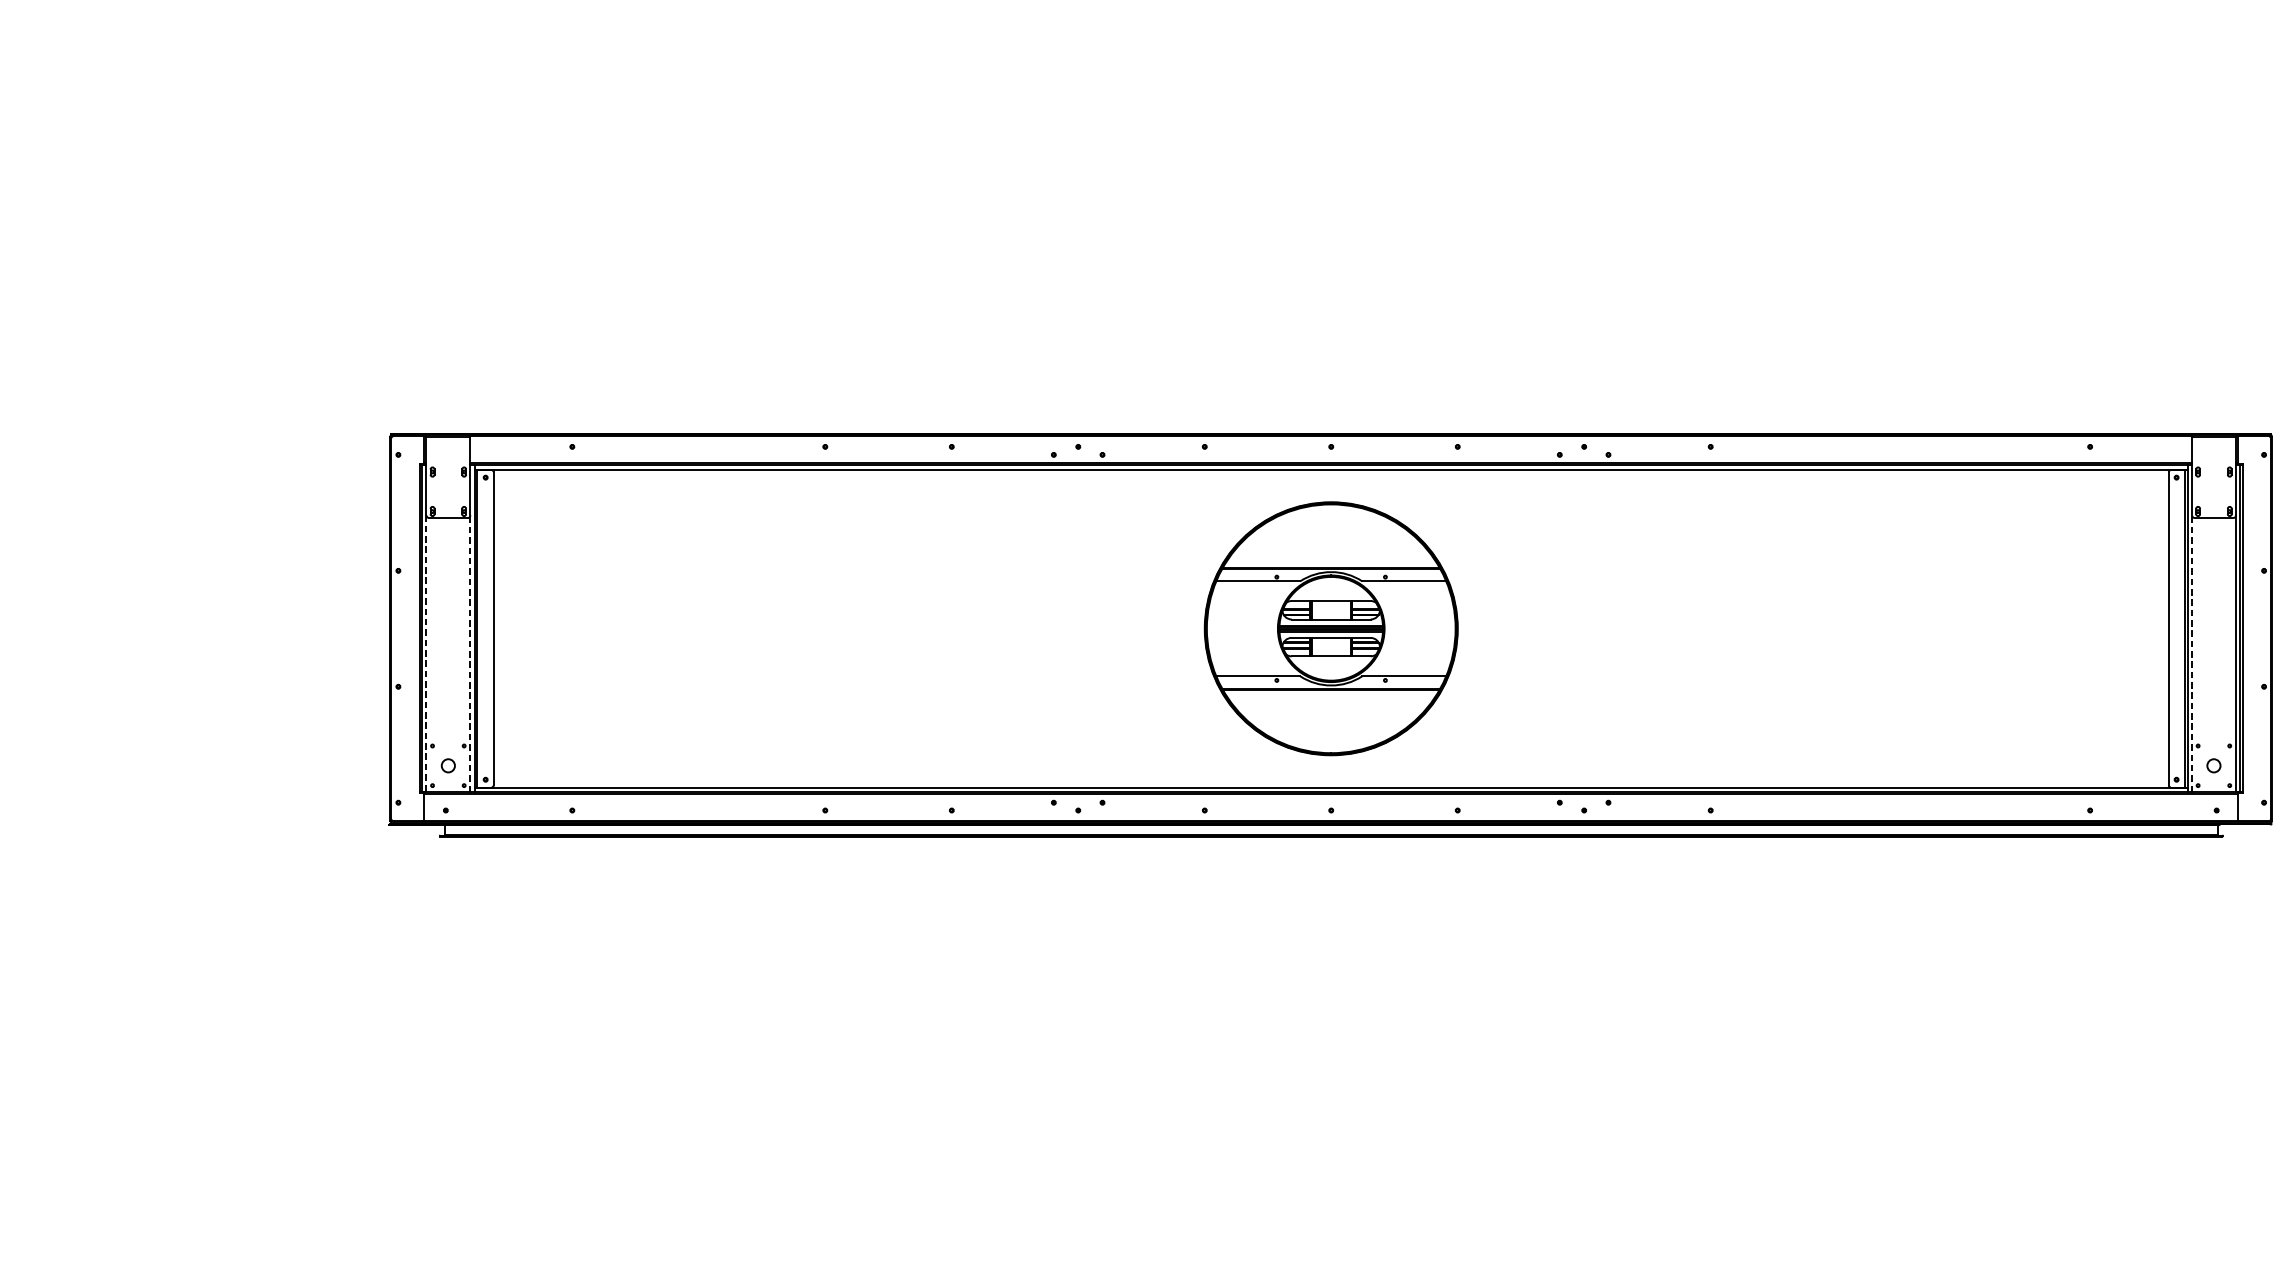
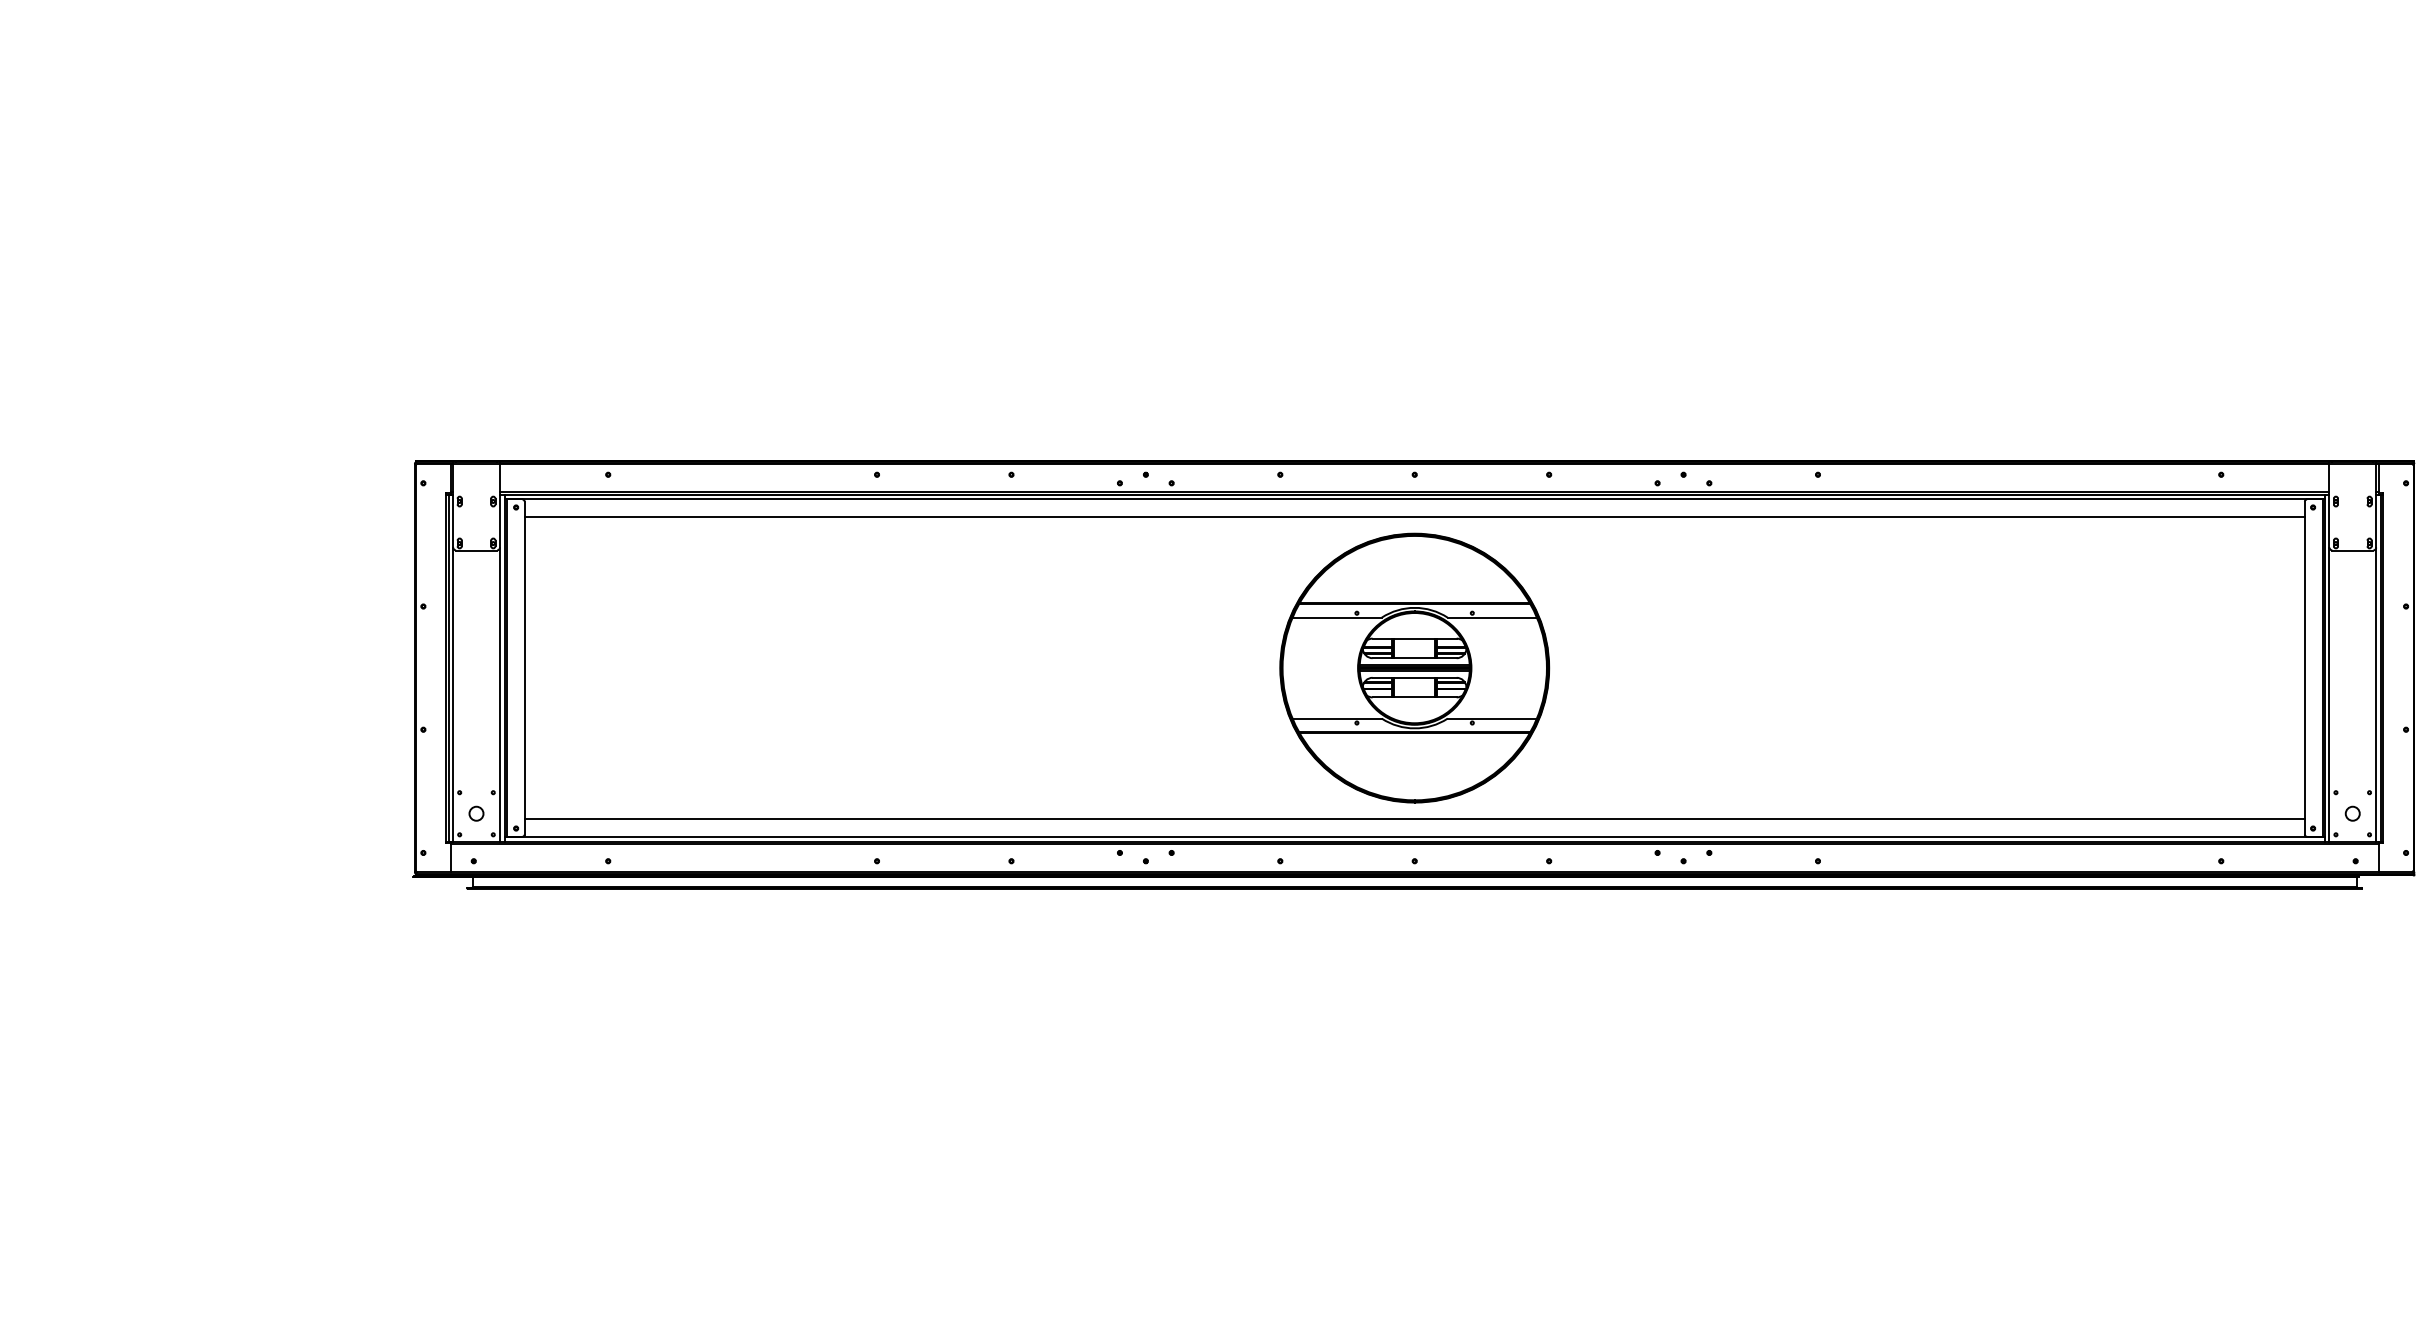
line: (1331, 486) -> (1414, 516), added
line: (470, 653) -> (499, 694), dashed -> solid
line: (2192, 653) -> (2329, 694), dashed -> solid
line: (426, 654) -> (453, 695), dashed -> solid
line: (1331, 771) -> (1414, 819), added

